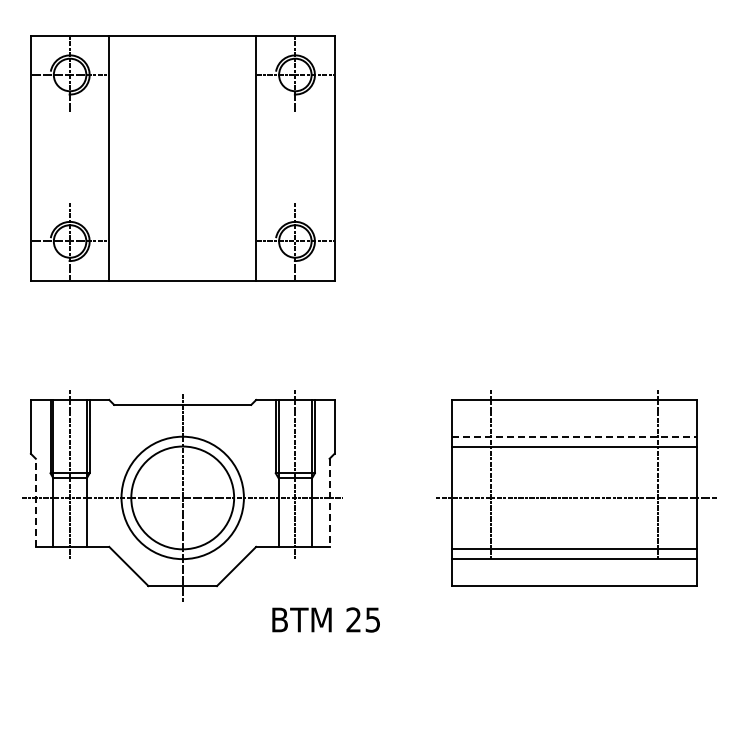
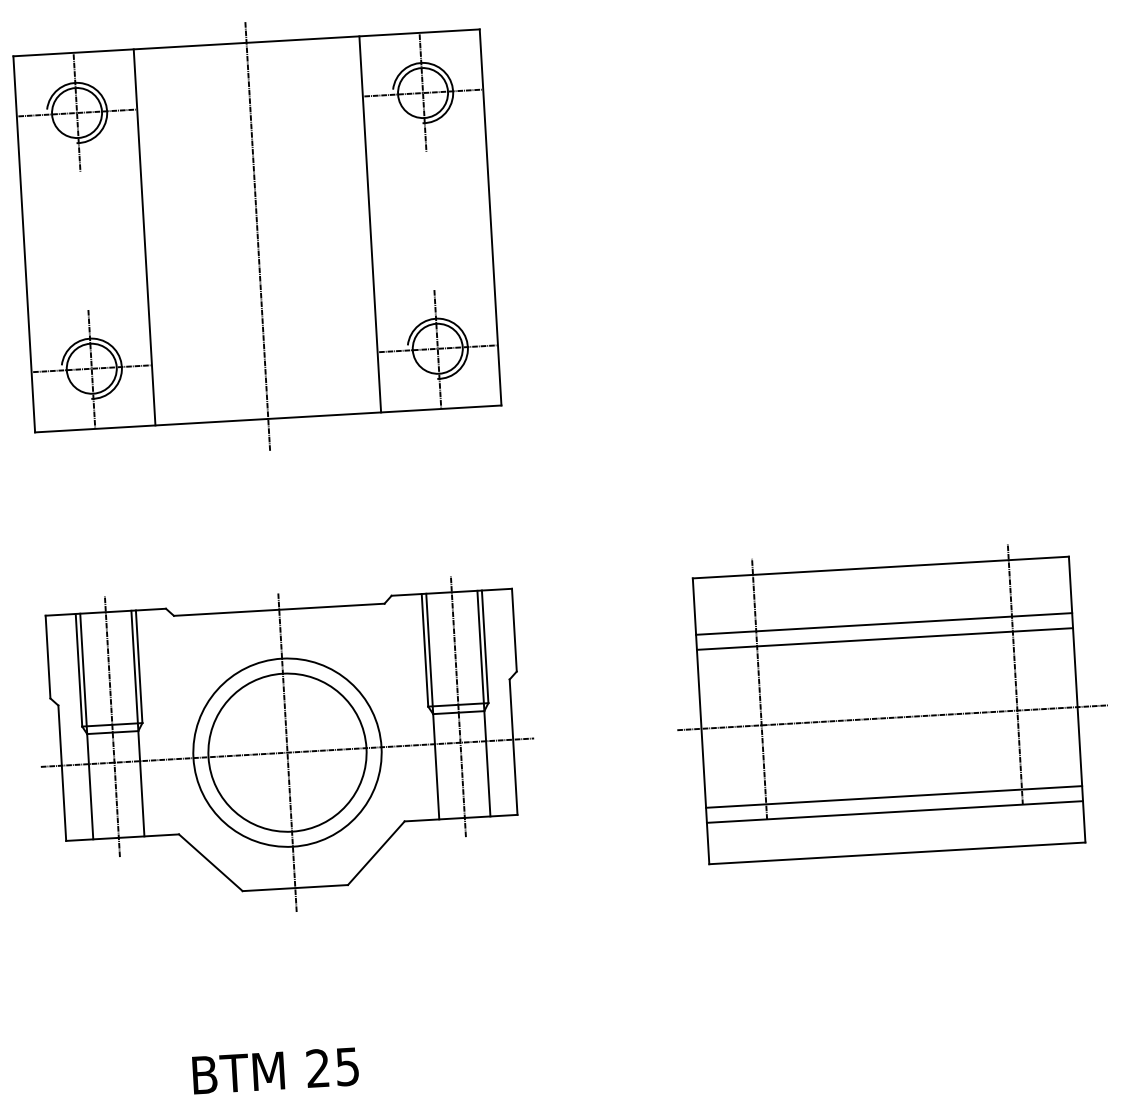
line: (182, 161) -> (257, 235), added
line: (575, 436) -> (885, 623), dashed -> solid
line: (35, 502) -> (61, 772), dashed -> solid
line: (329, 503) -> (513, 748), dashed -> solid
text: (325, 619) -> (274, 1070), moved

